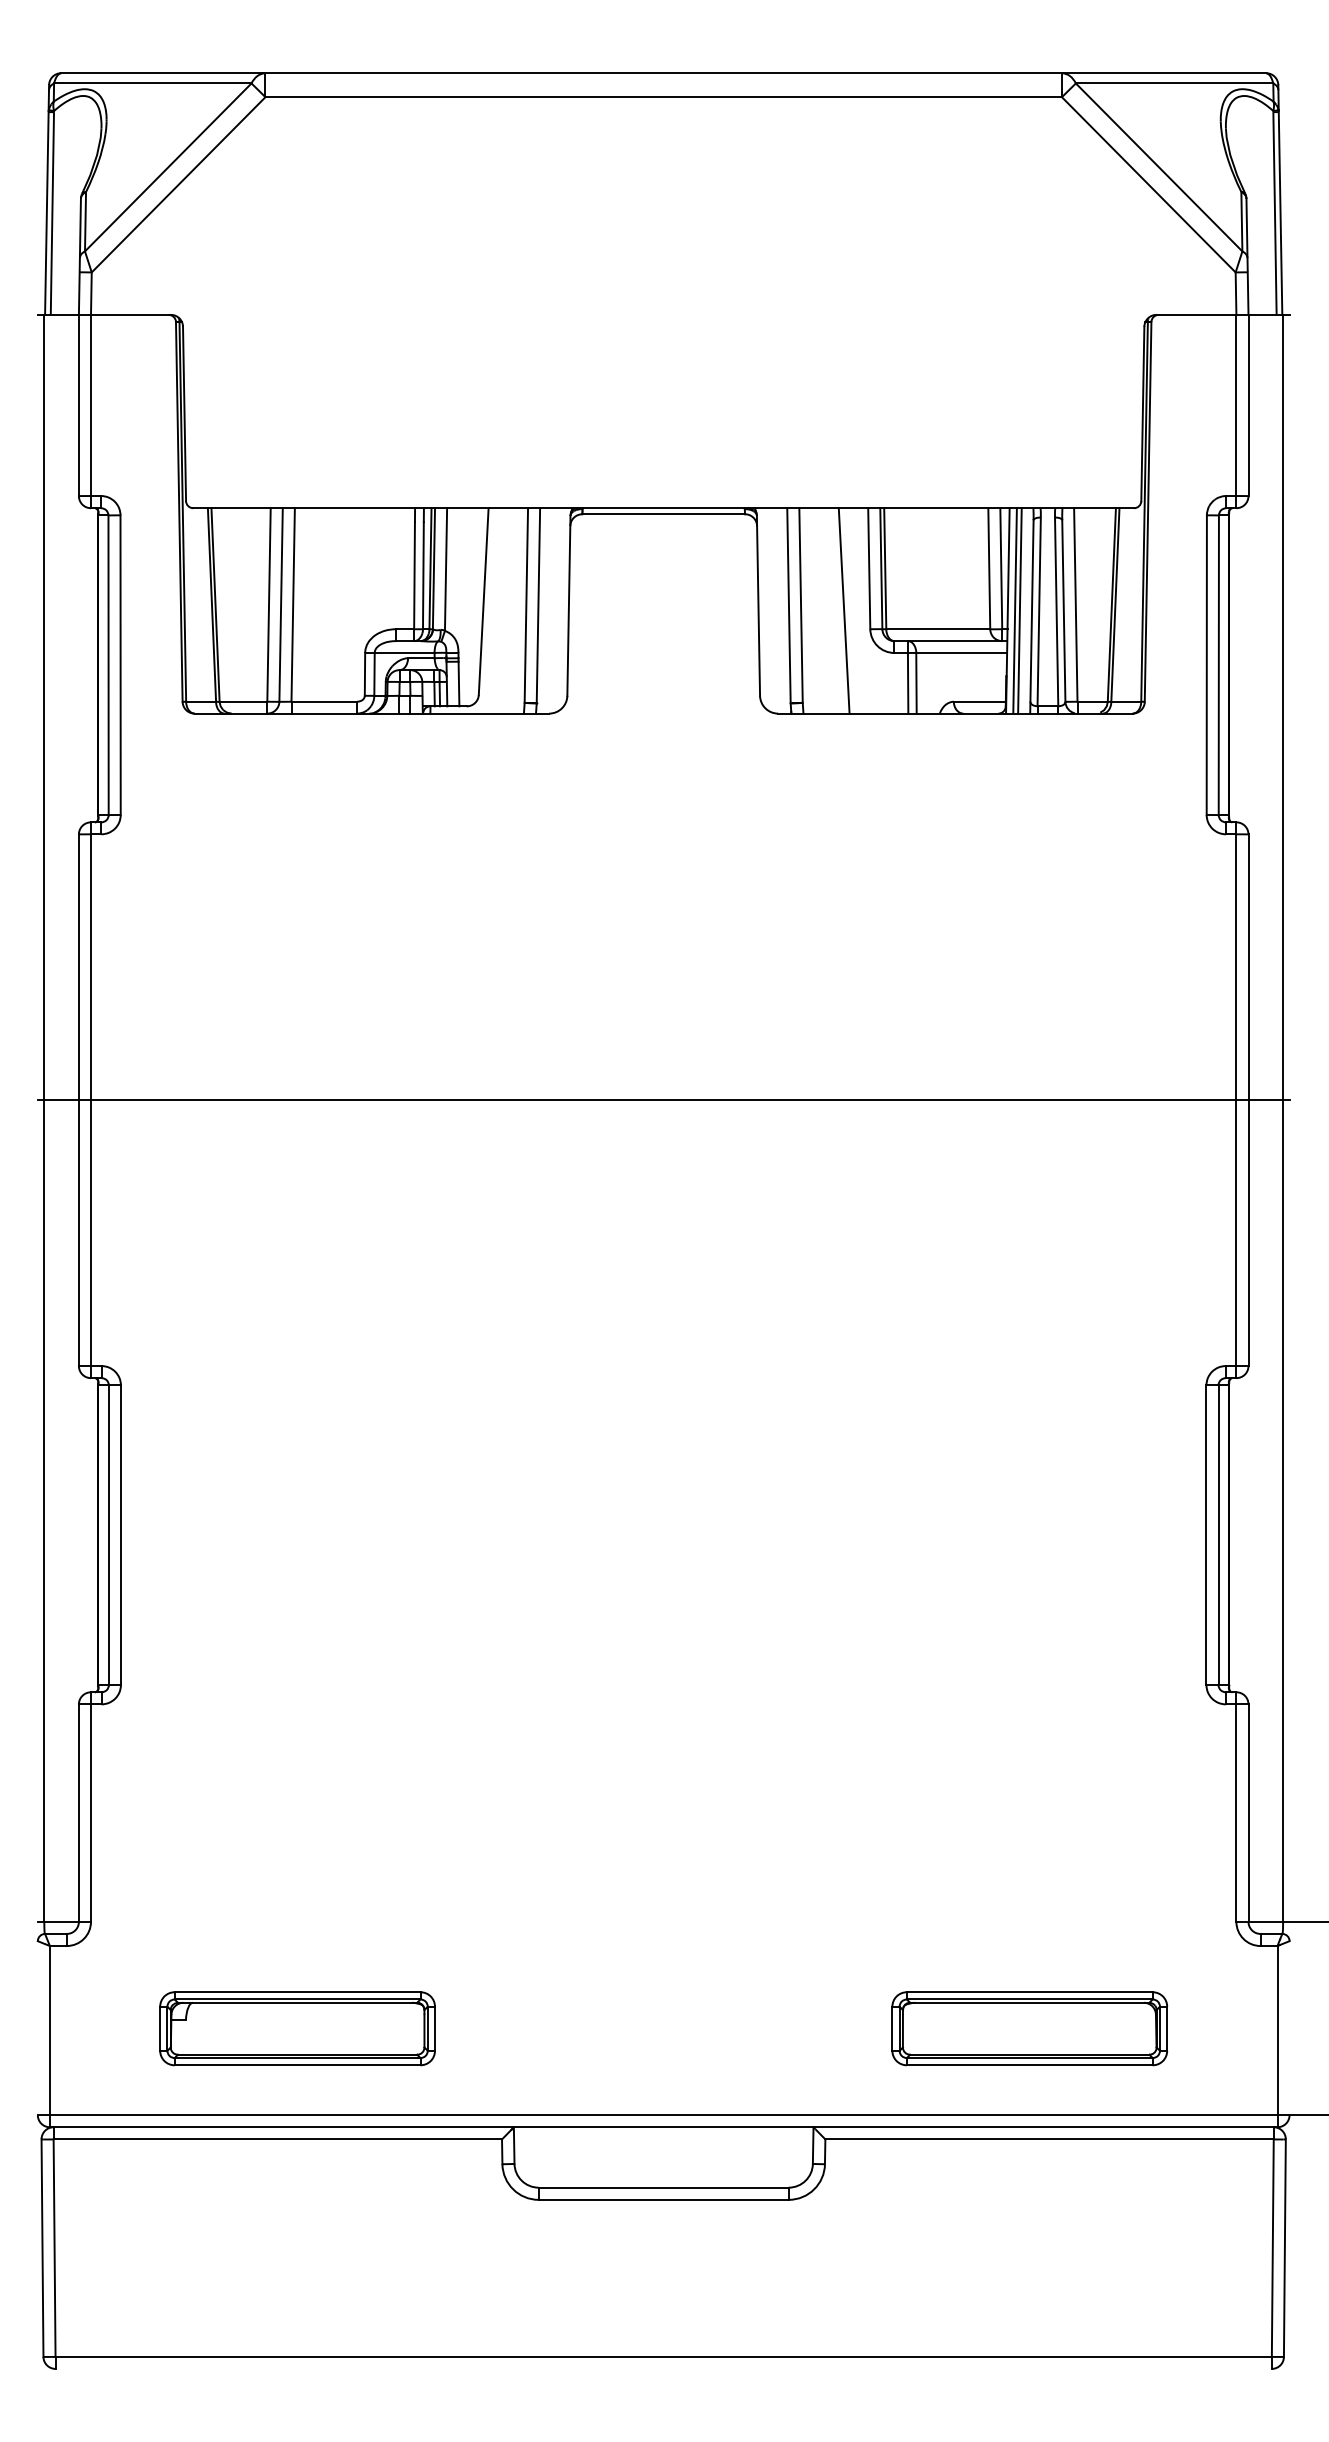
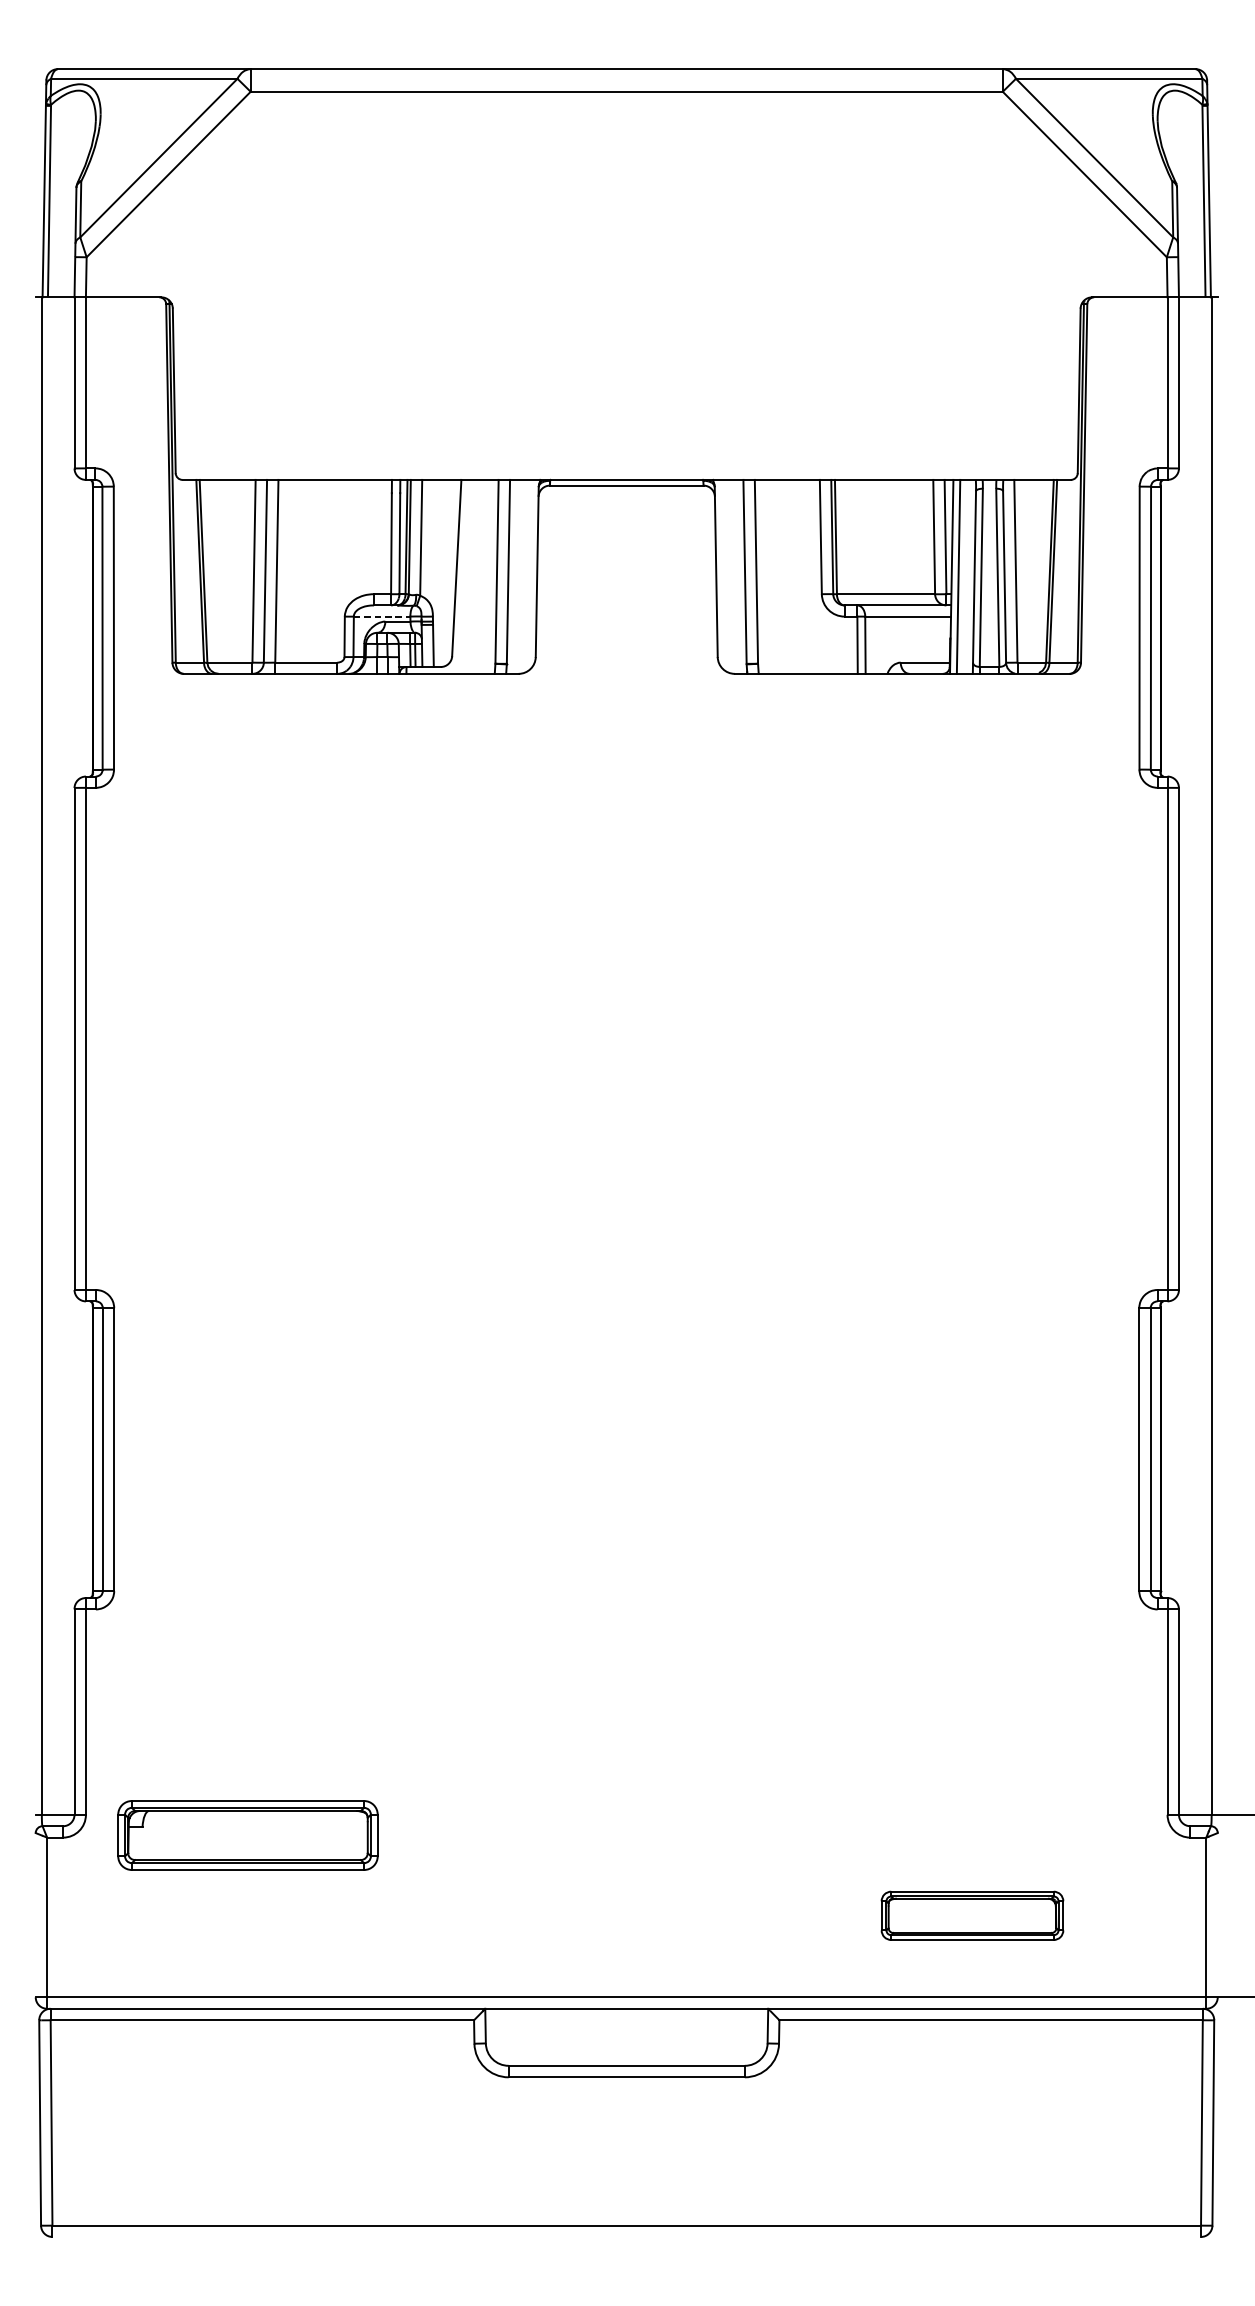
line: (843, 610) -> (796, 576), removed
line: (1019, 610) -> (962, 576), removed
line: (404, 652) -> (381, 616), solid -> dashed
line: (663, 1100) -> (626, 1039), removed
part: (297, 2028) -> (247, 1835), moved
part: (1029, 2028) -> (972, 1915), size x0.7

